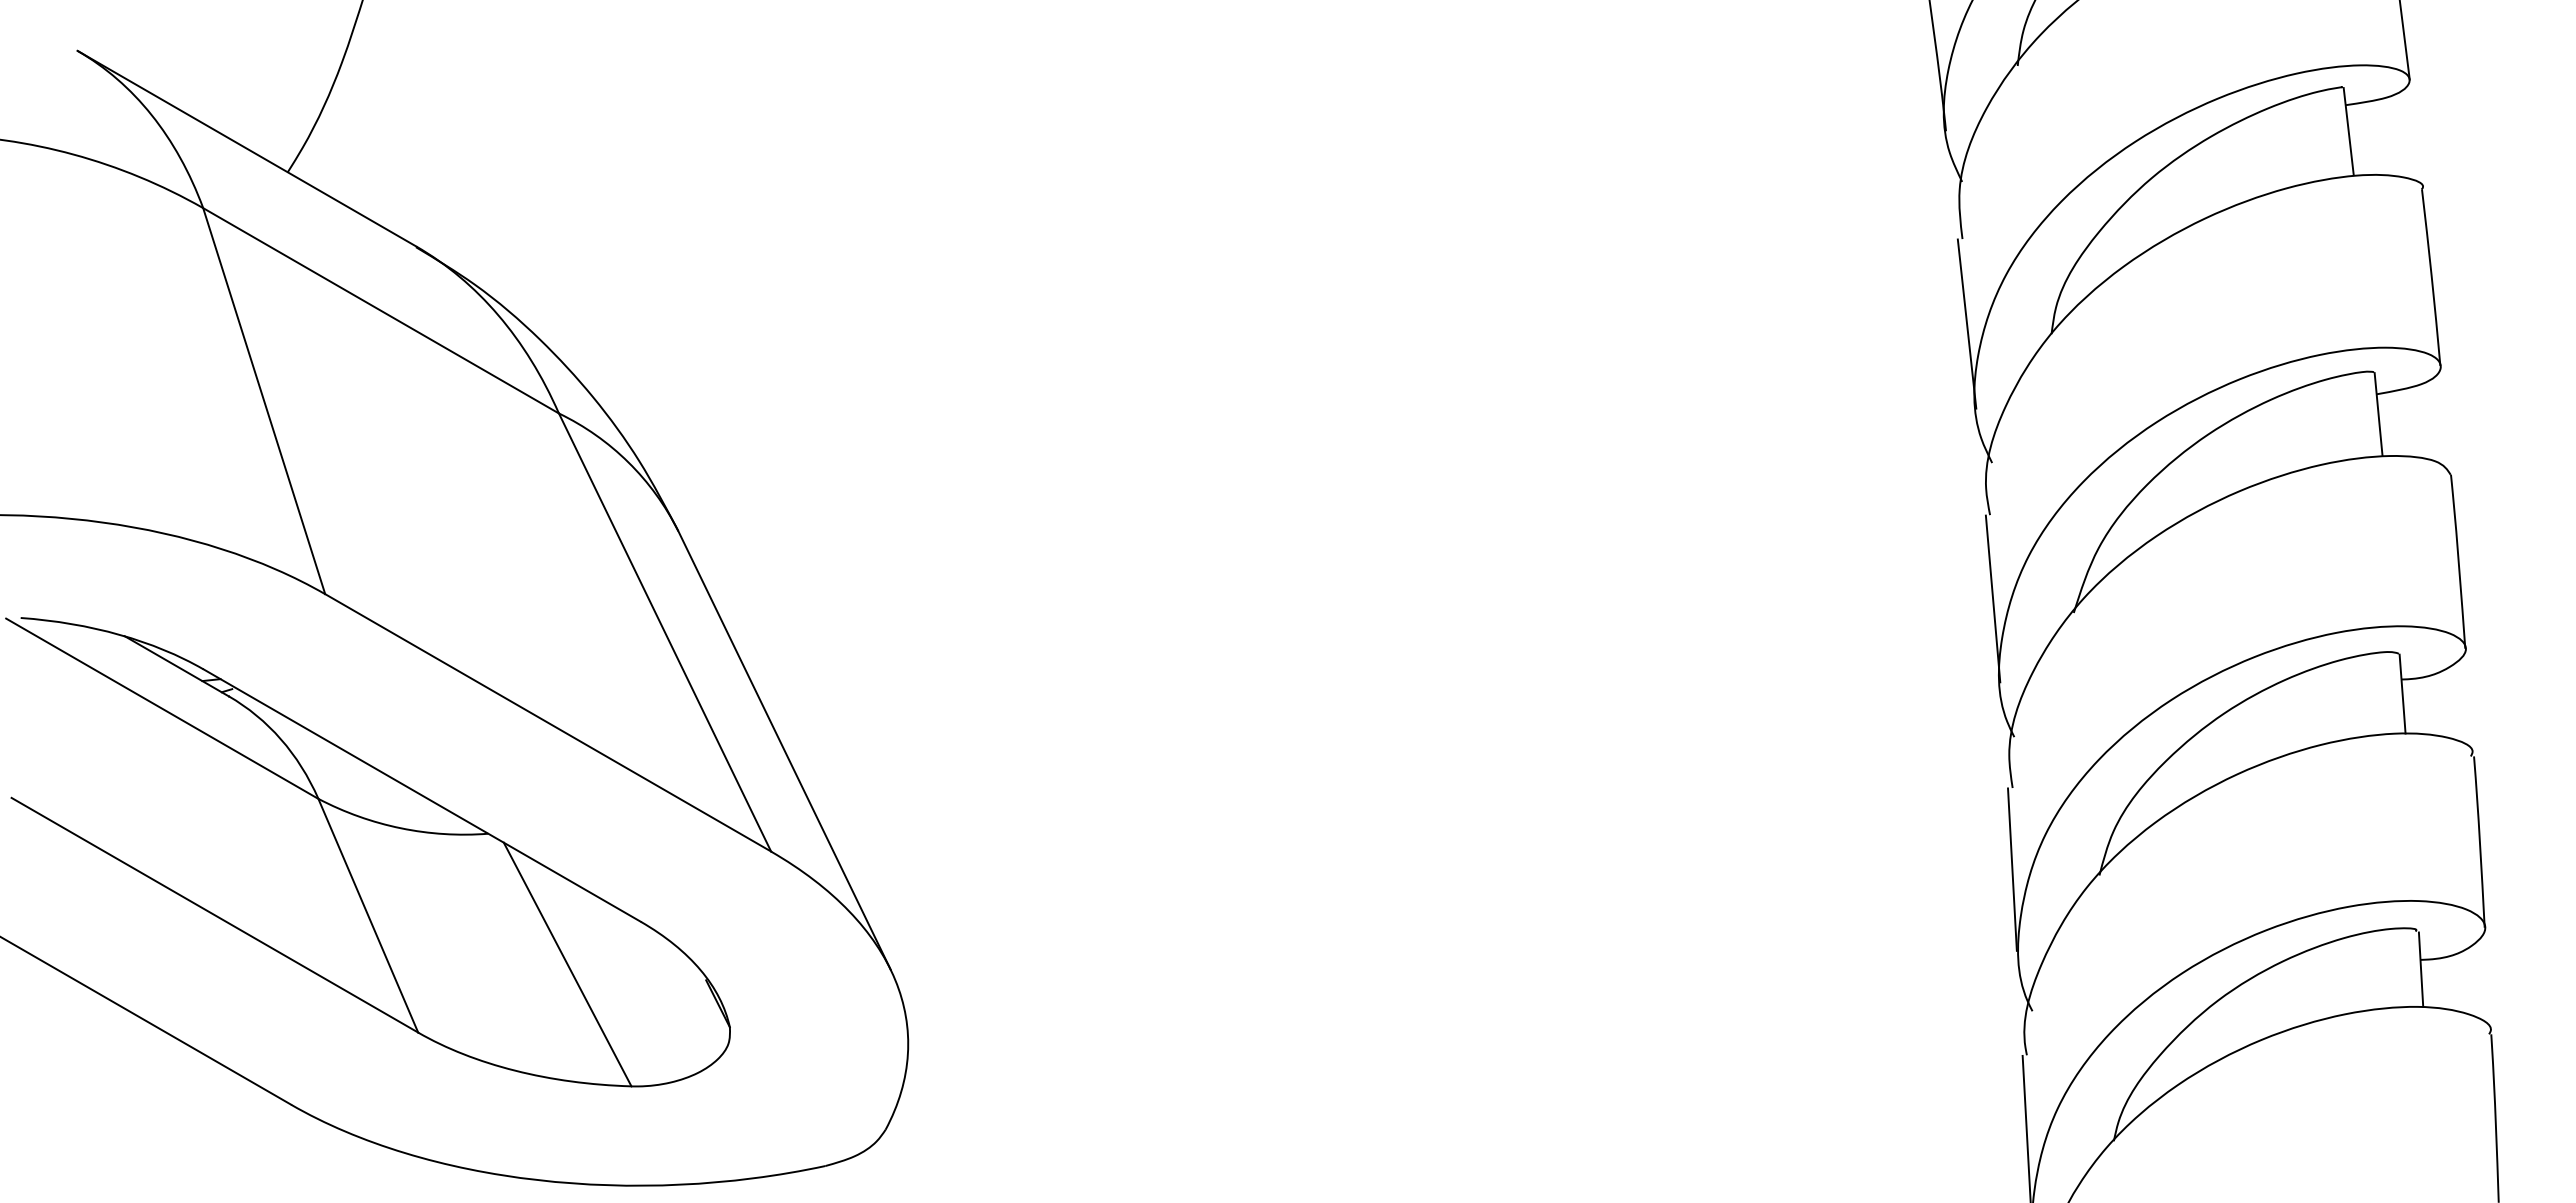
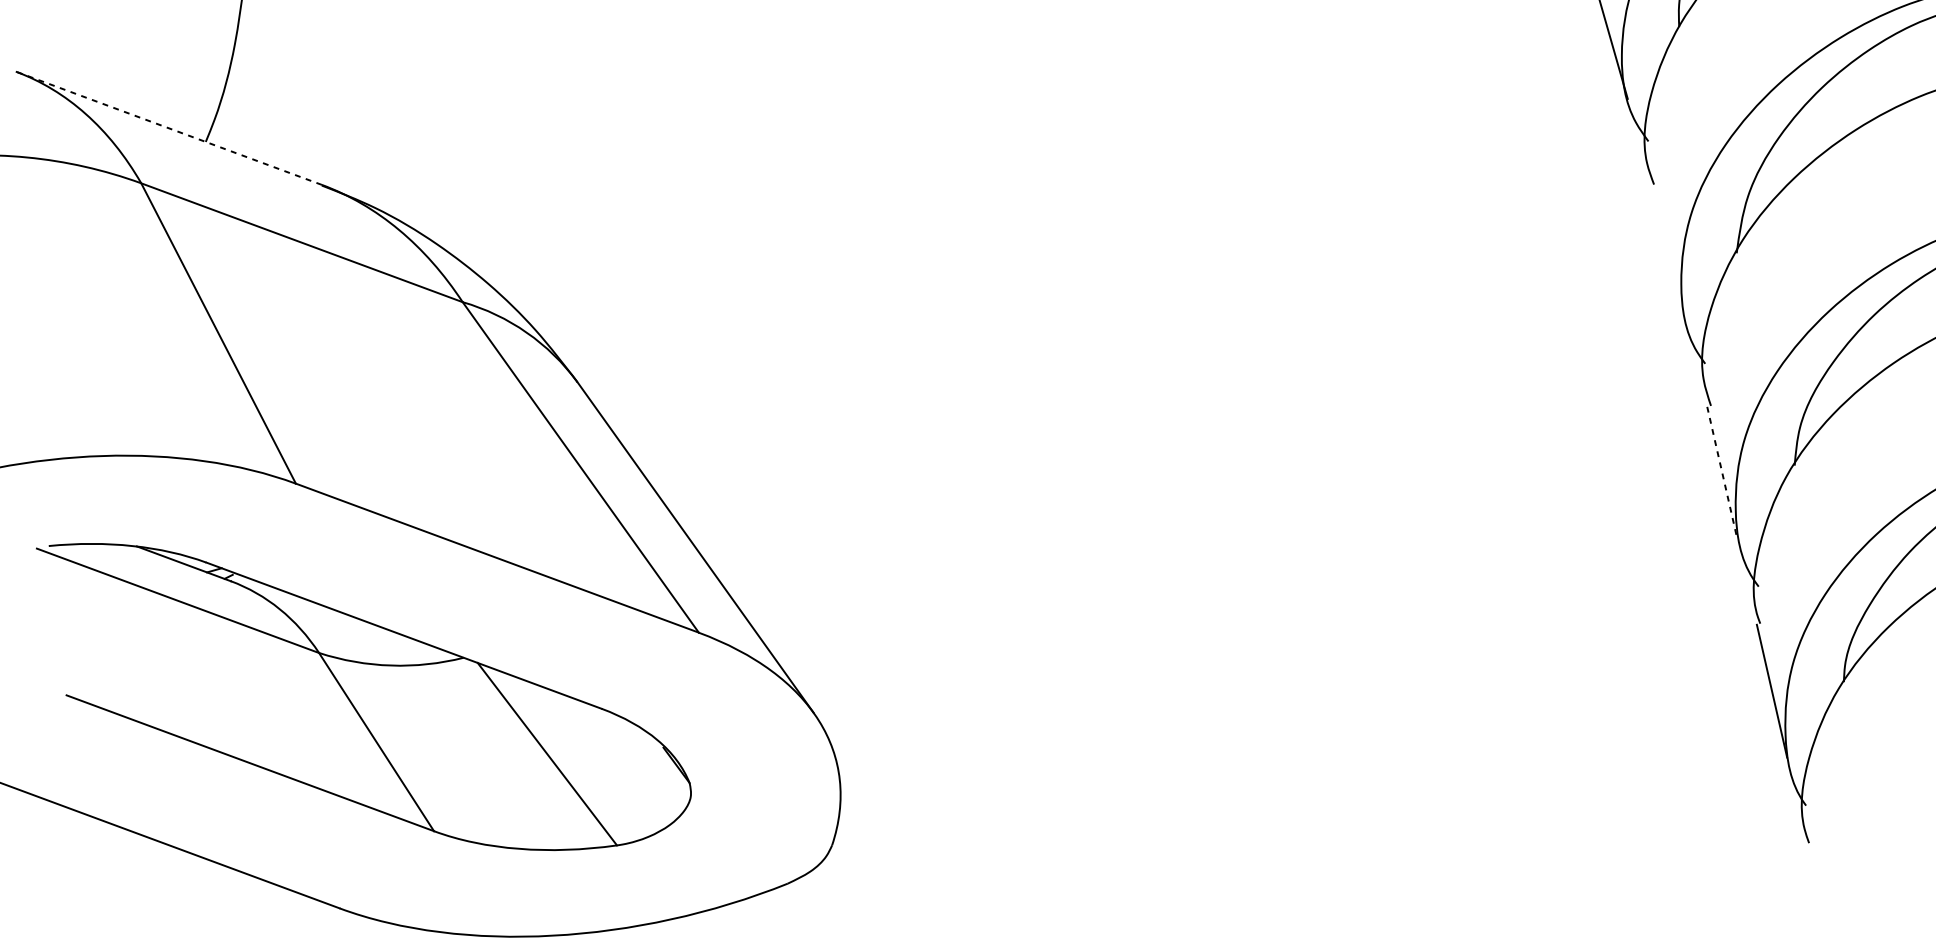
line: (246, 148) -> (168, 128), solid -> dashed
line: (1992, 598) -> (1667, 252), removed
line: (2012, 870) -> (1722, 473), solid -> dashed

